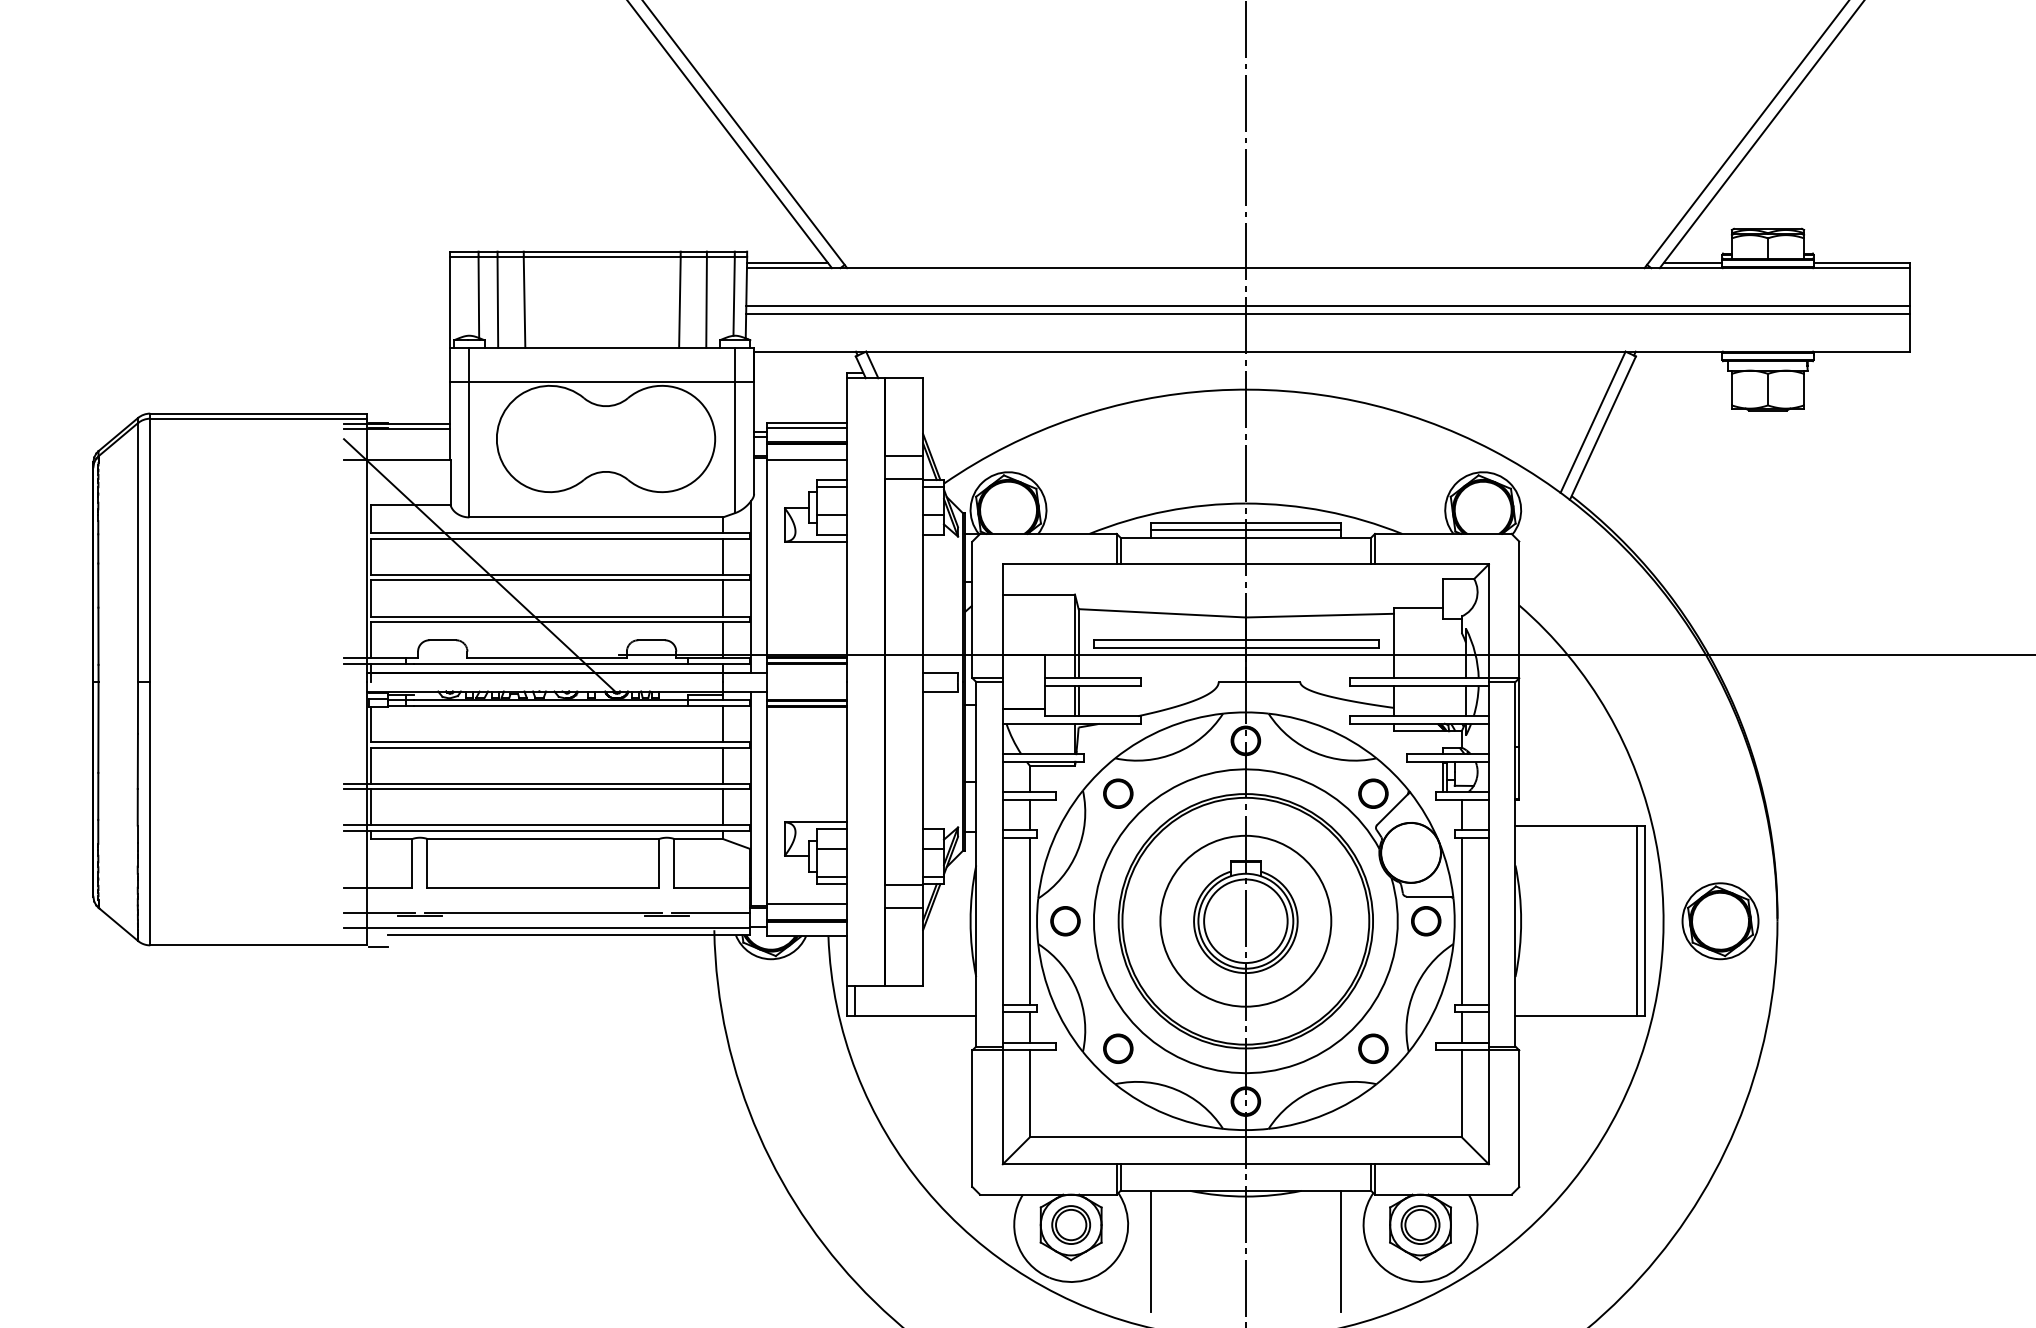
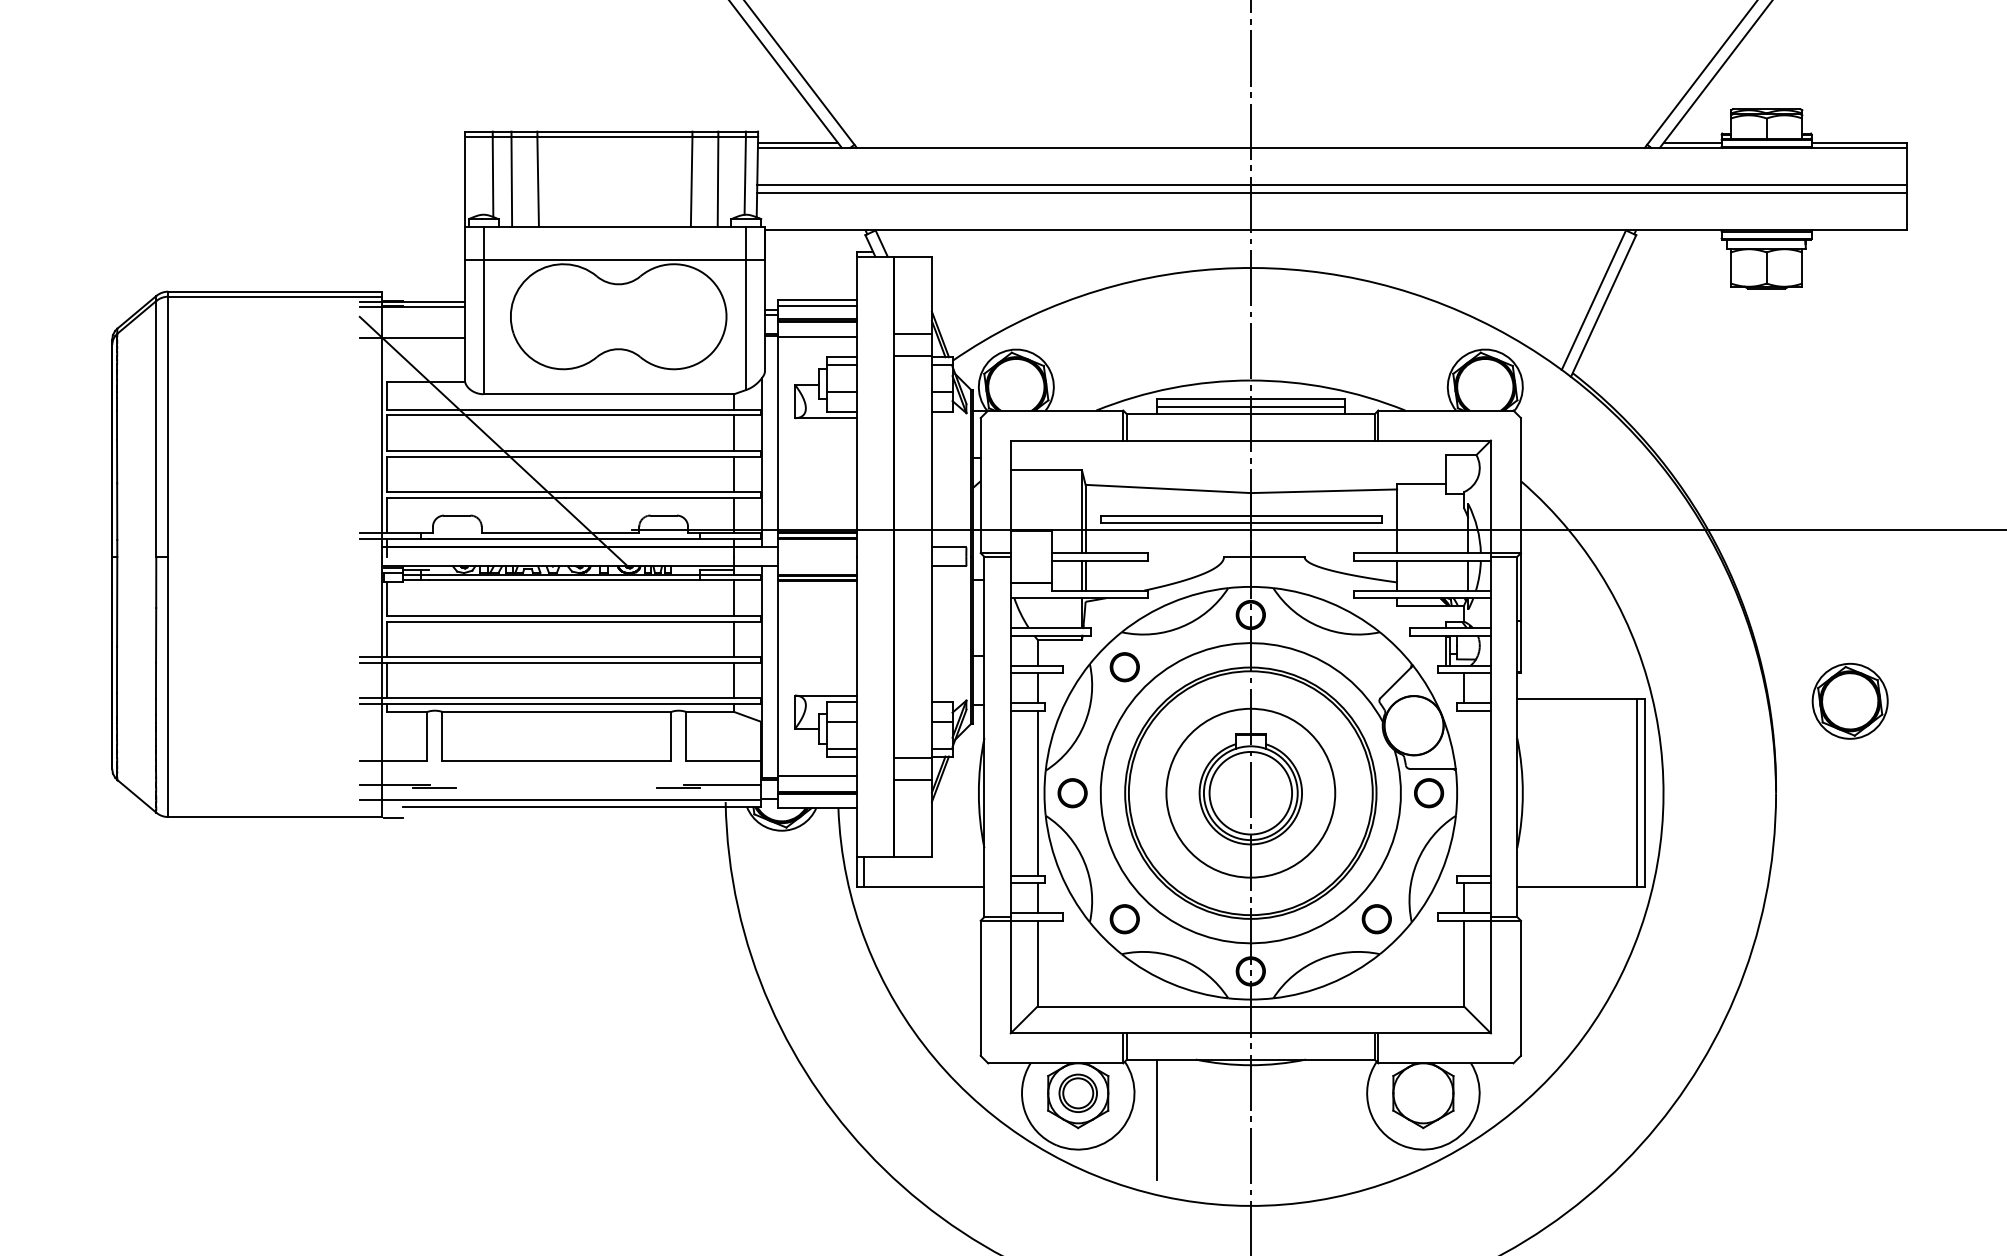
part: (1373, 793) -> (1376, 666), removed
line: (542, 912) -> (555, 784), removed
line: (1461, 920) -> (1463, 792), removed
part: (1720, 921) -> (1850, 701), moved
part: (1420, 1224) -> (1423, 1092), removed
line: (1340, 1251) -> (1344, 1119), removed

